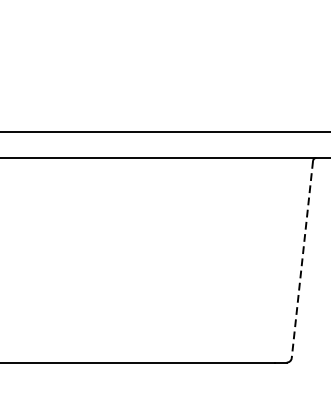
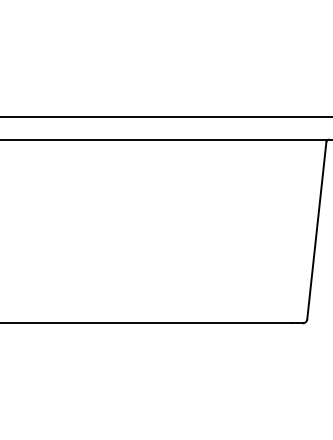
line: (302, 259) -> (316, 230), dashed -> solid

